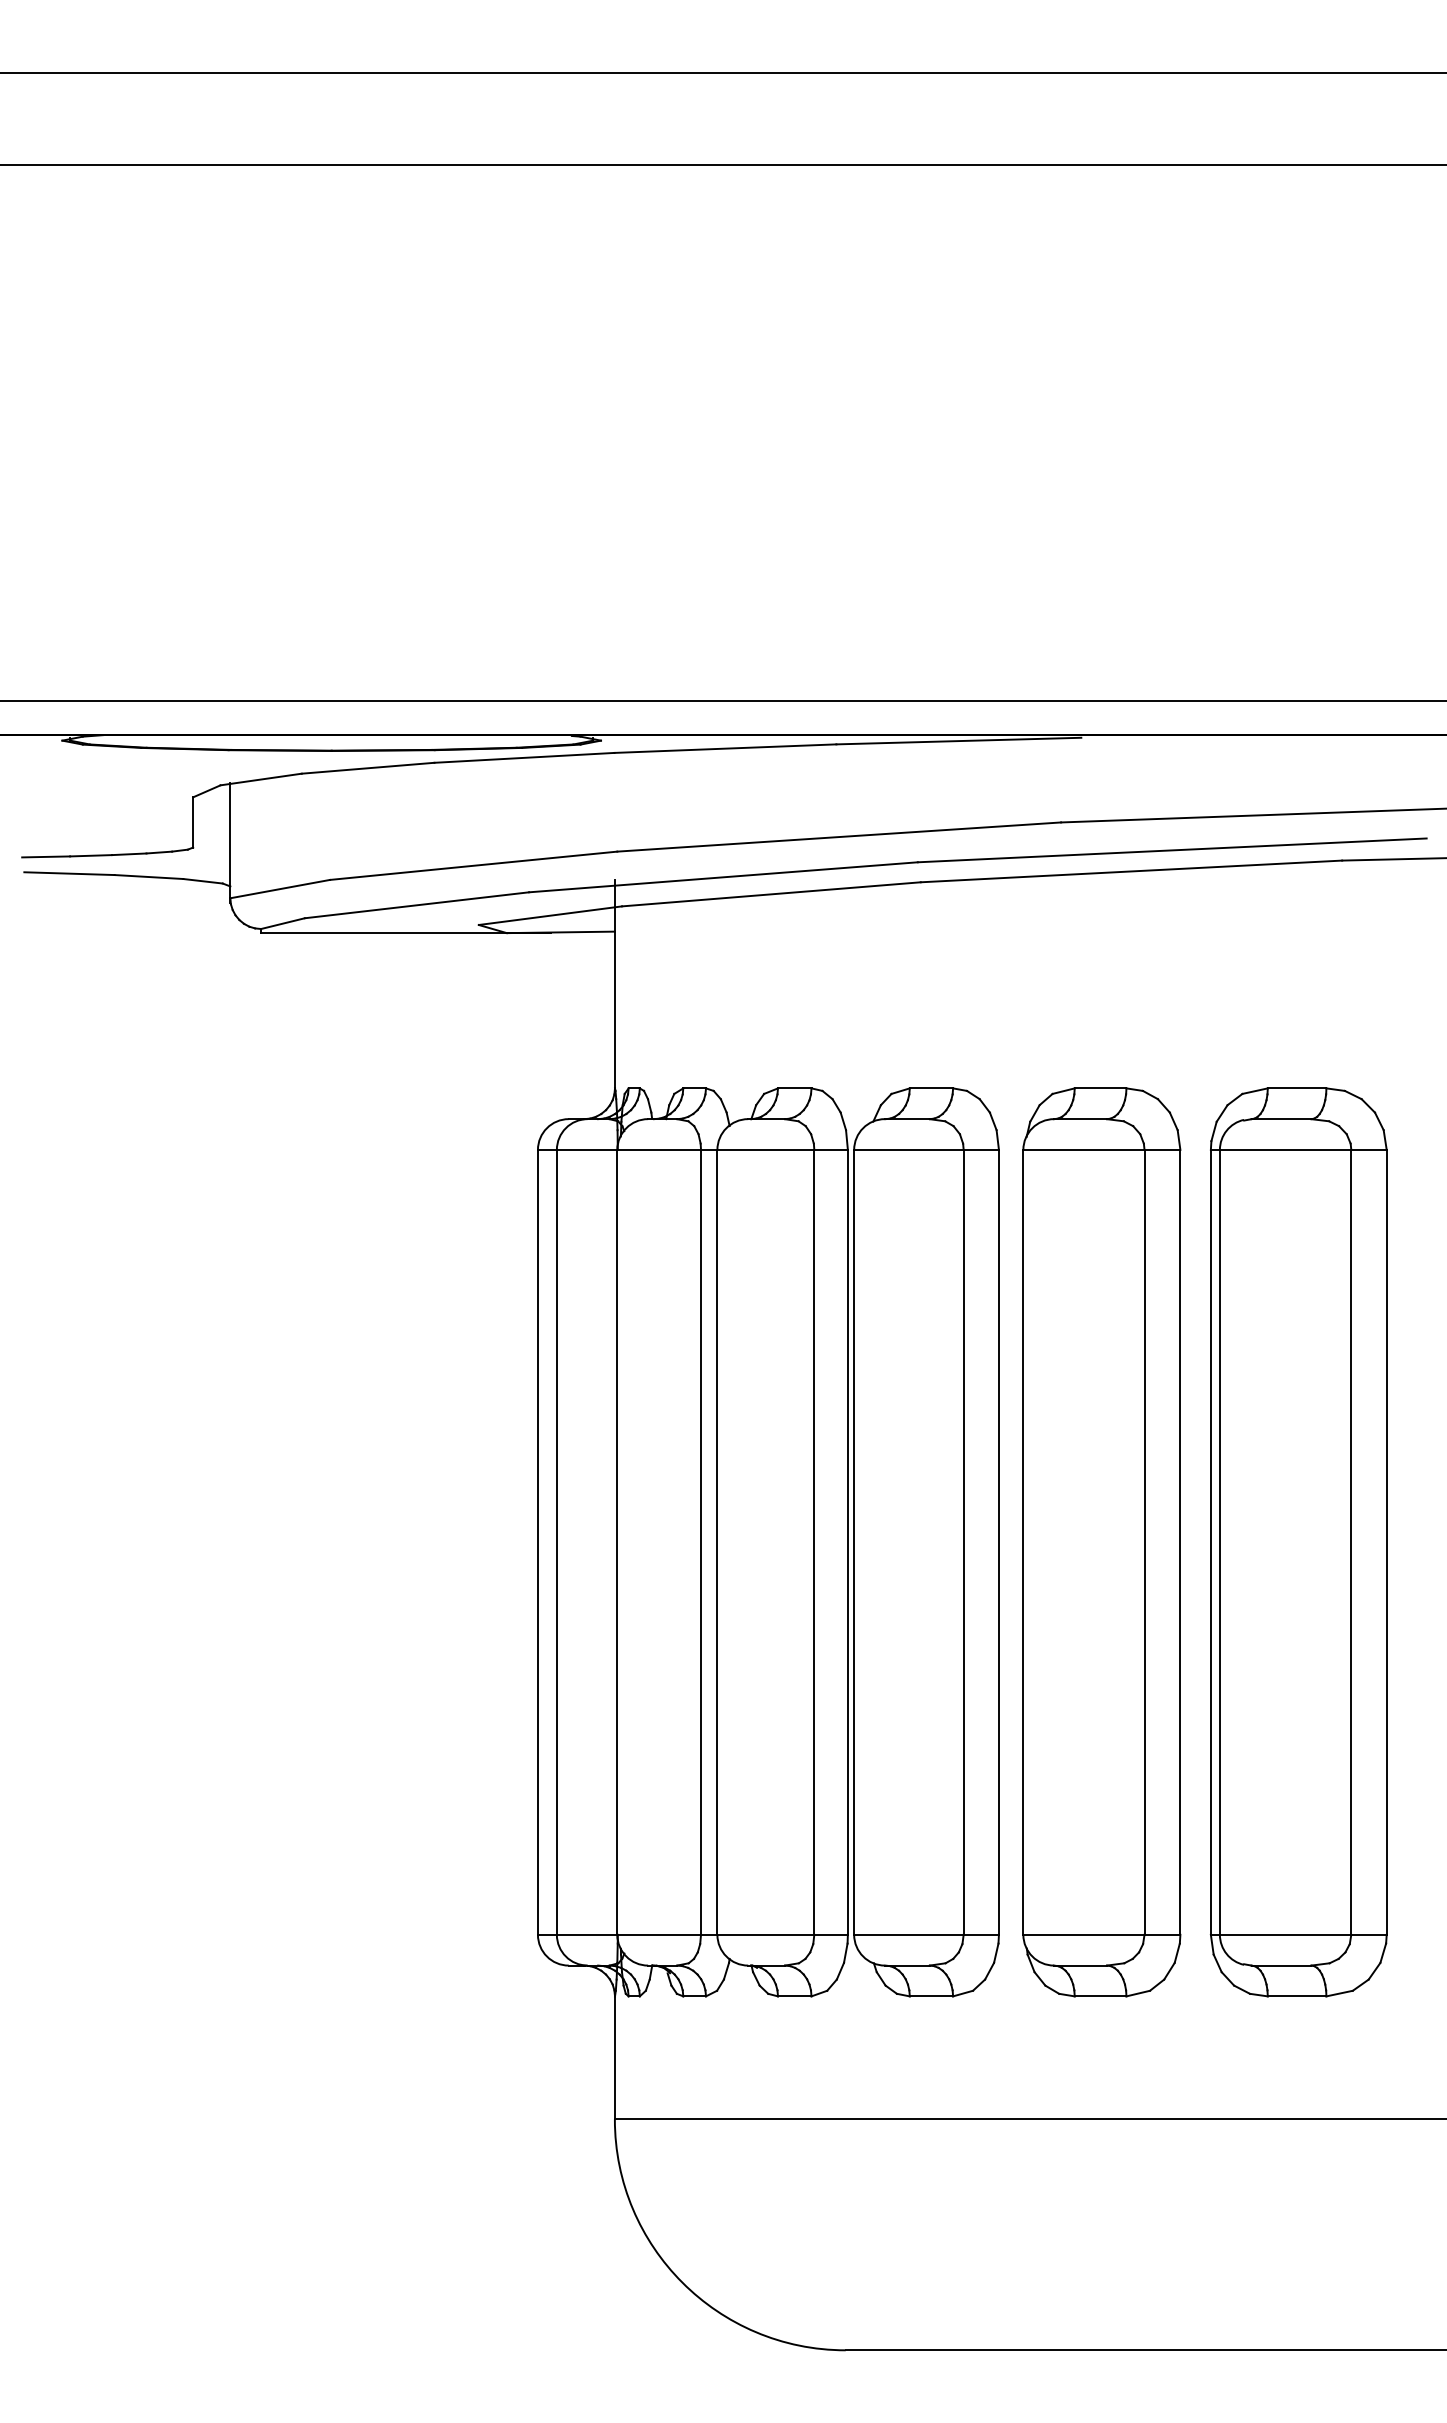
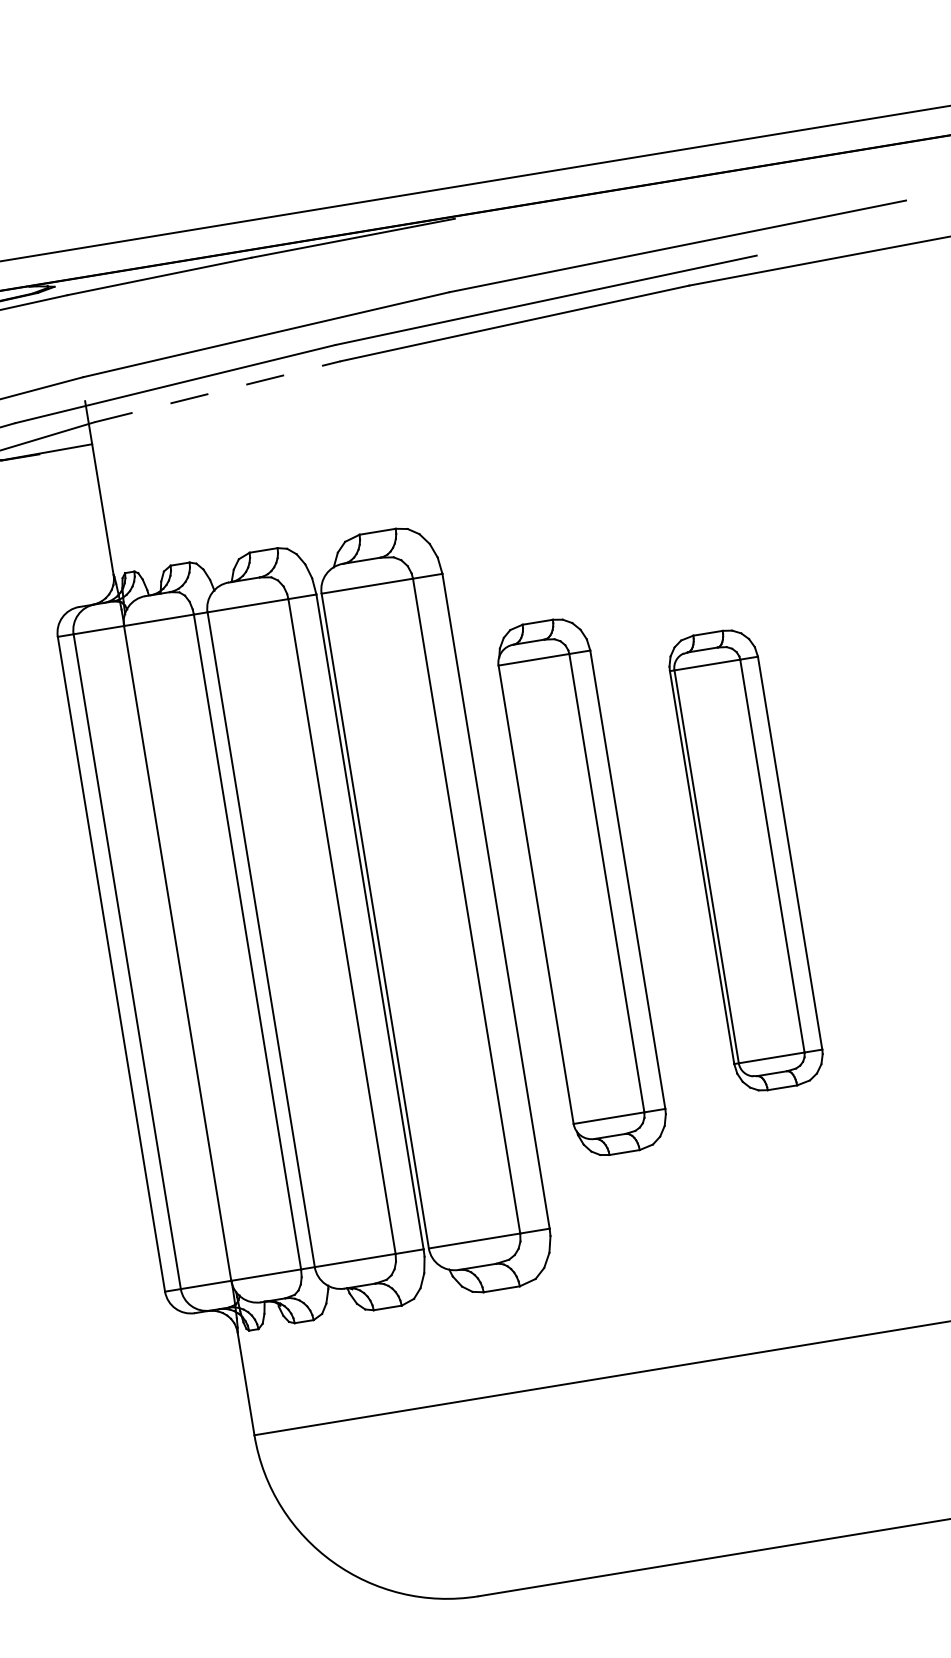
line: (771, 894) -> (217, 391), solid -> dashed
part: (1101, 1542) -> (581, 887), size x0.7
part: (1298, 1542) -> (745, 860), size x0.6

